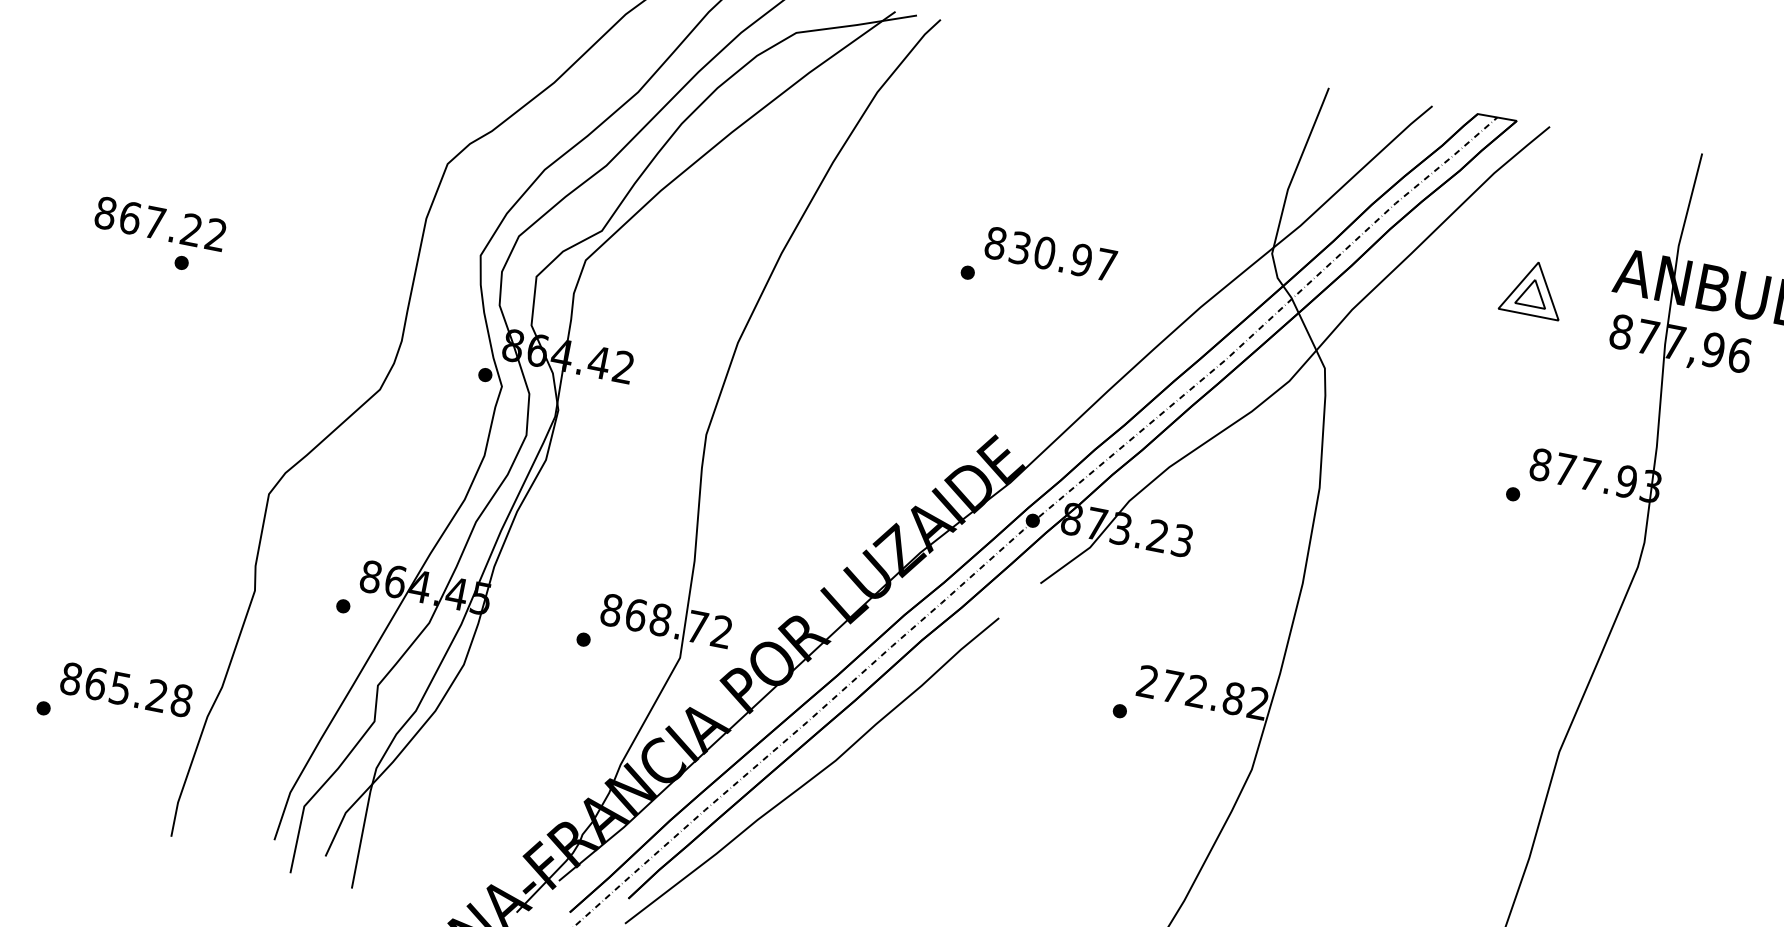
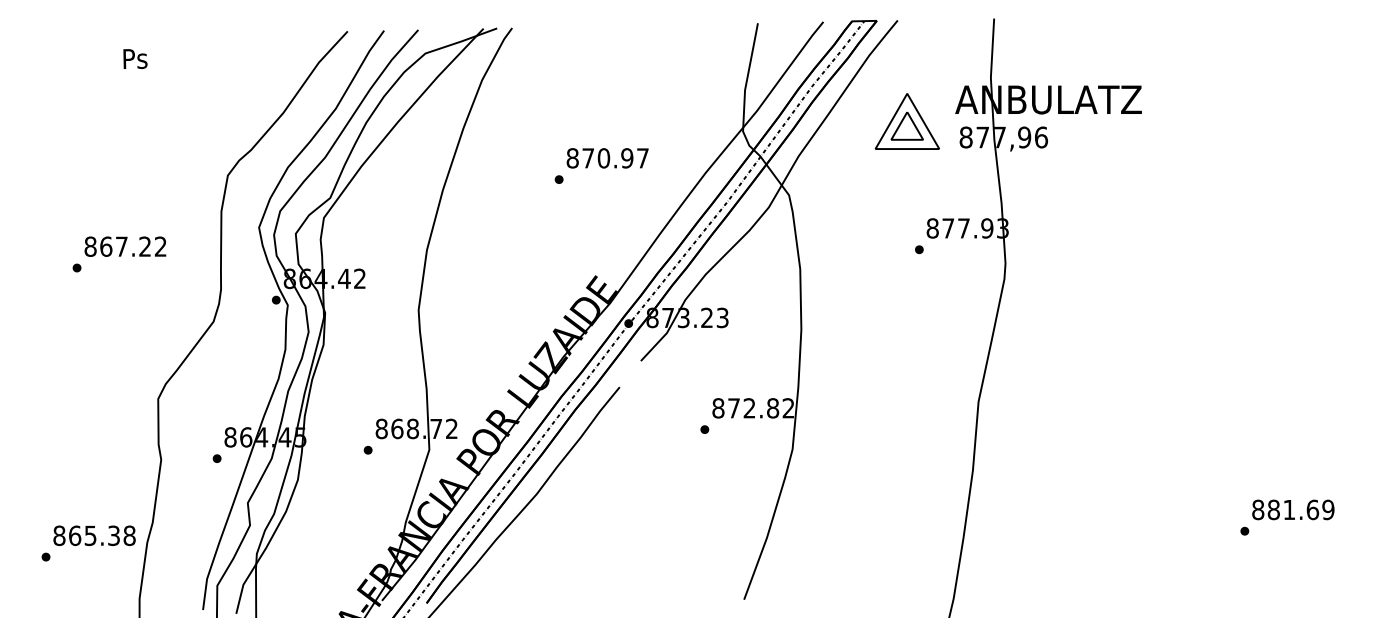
text: (160, 223) -> (125, 246), moved
text: (1020, 248) -> (588, 158), 830.97 -> 870.97
part: (1532, 288) -> (906, 121), size x1.67
text: (1147, 682) -> (718, 408), 272.82 -> 872.82
text: (156, 695) -> (113, 535), 865.28 -> 865.38

